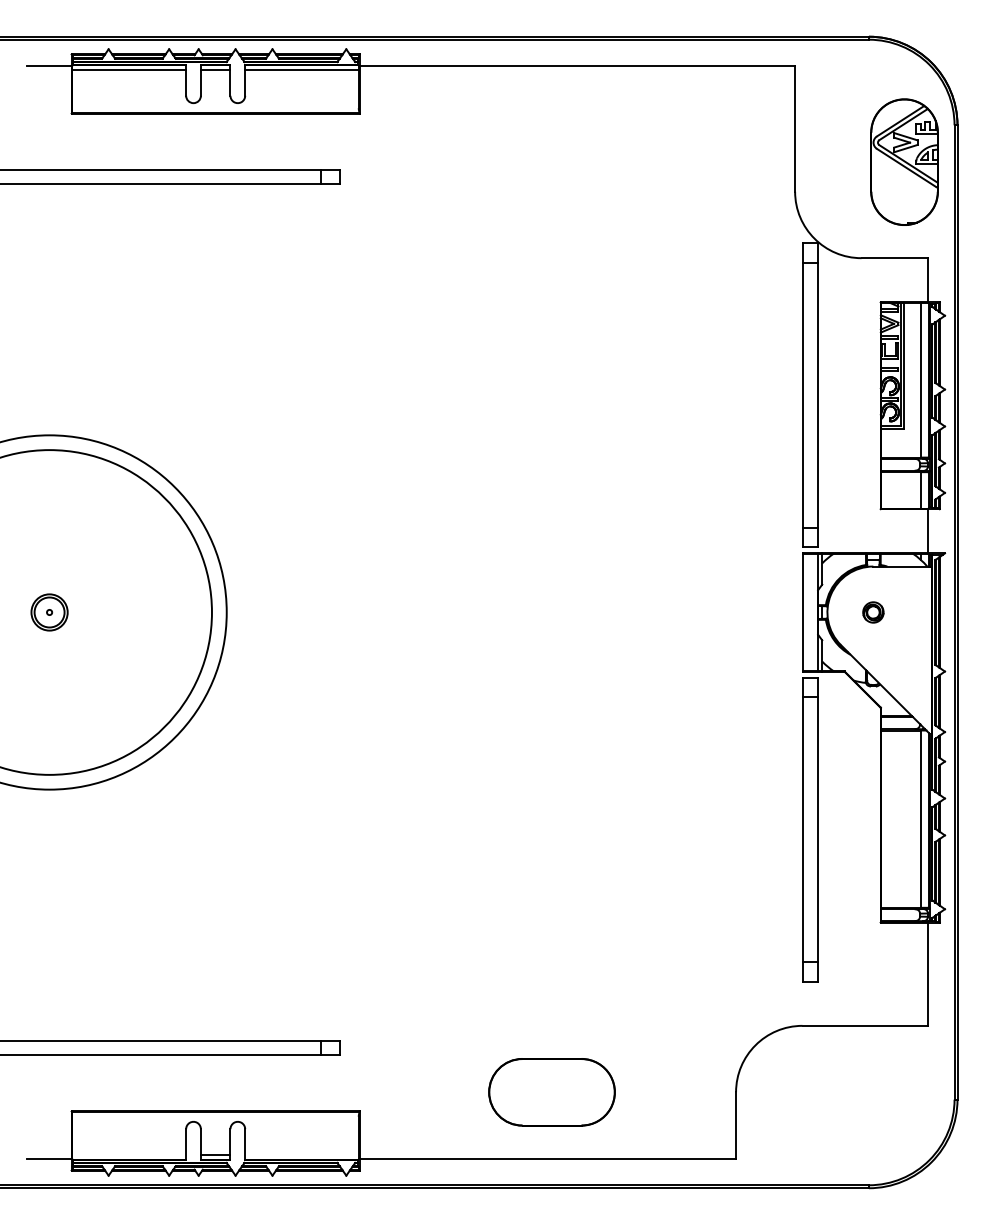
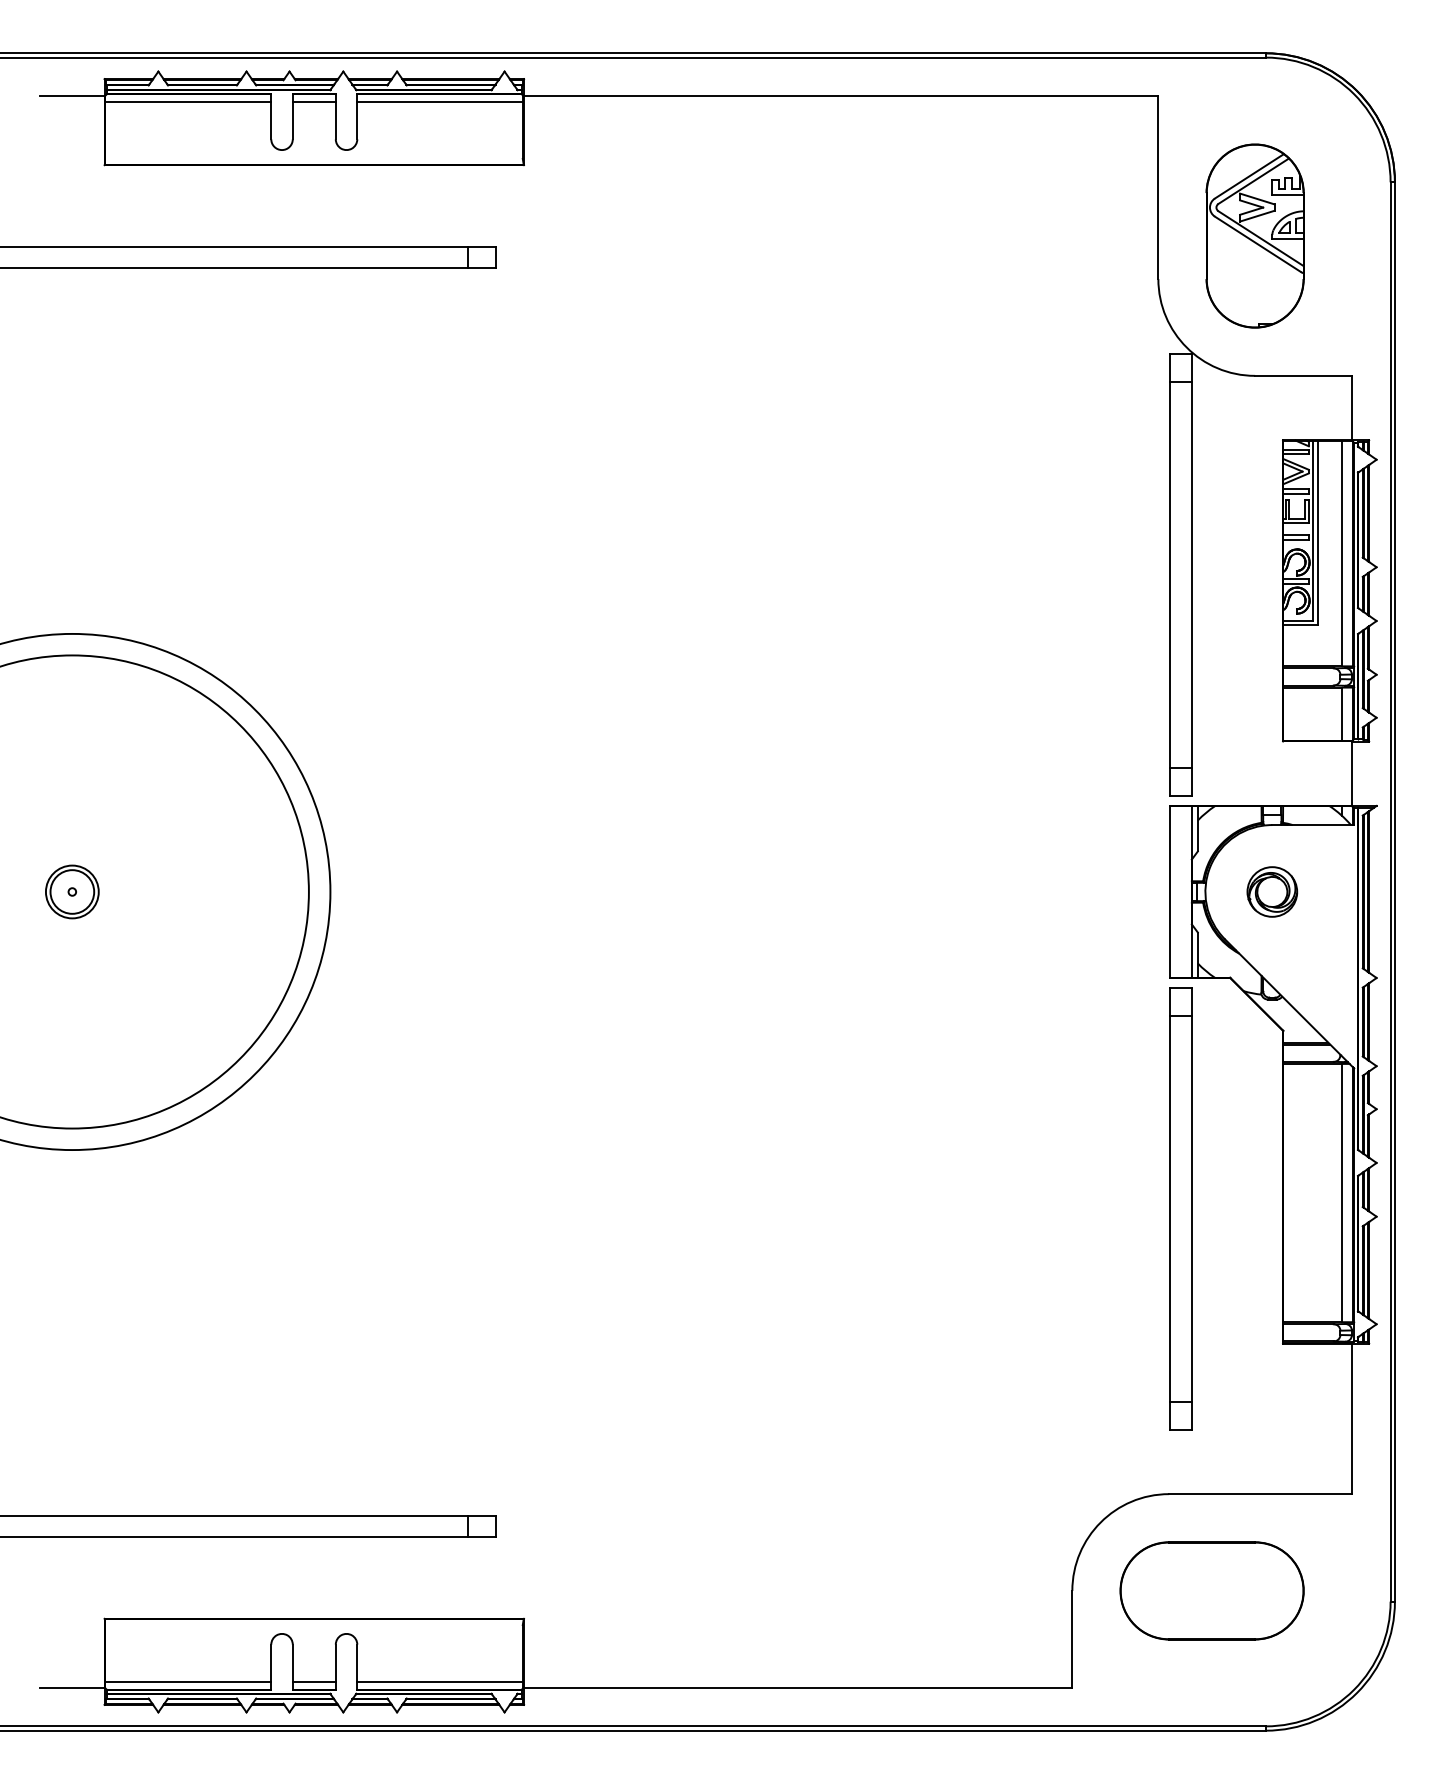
part: (904, 161) -> (1255, 235), moved
part: (873, 612) -> (1272, 892), size x1.67
part: (551, 1092) -> (1211, 1591), moved
line: (128, 1154) -> (187, 1681), added
line: (301, 1154) -> (439, 1681), added

